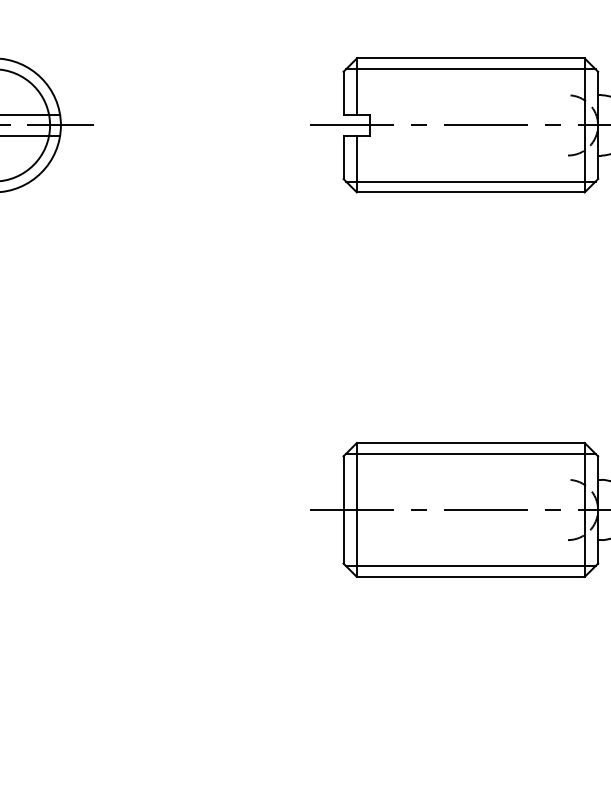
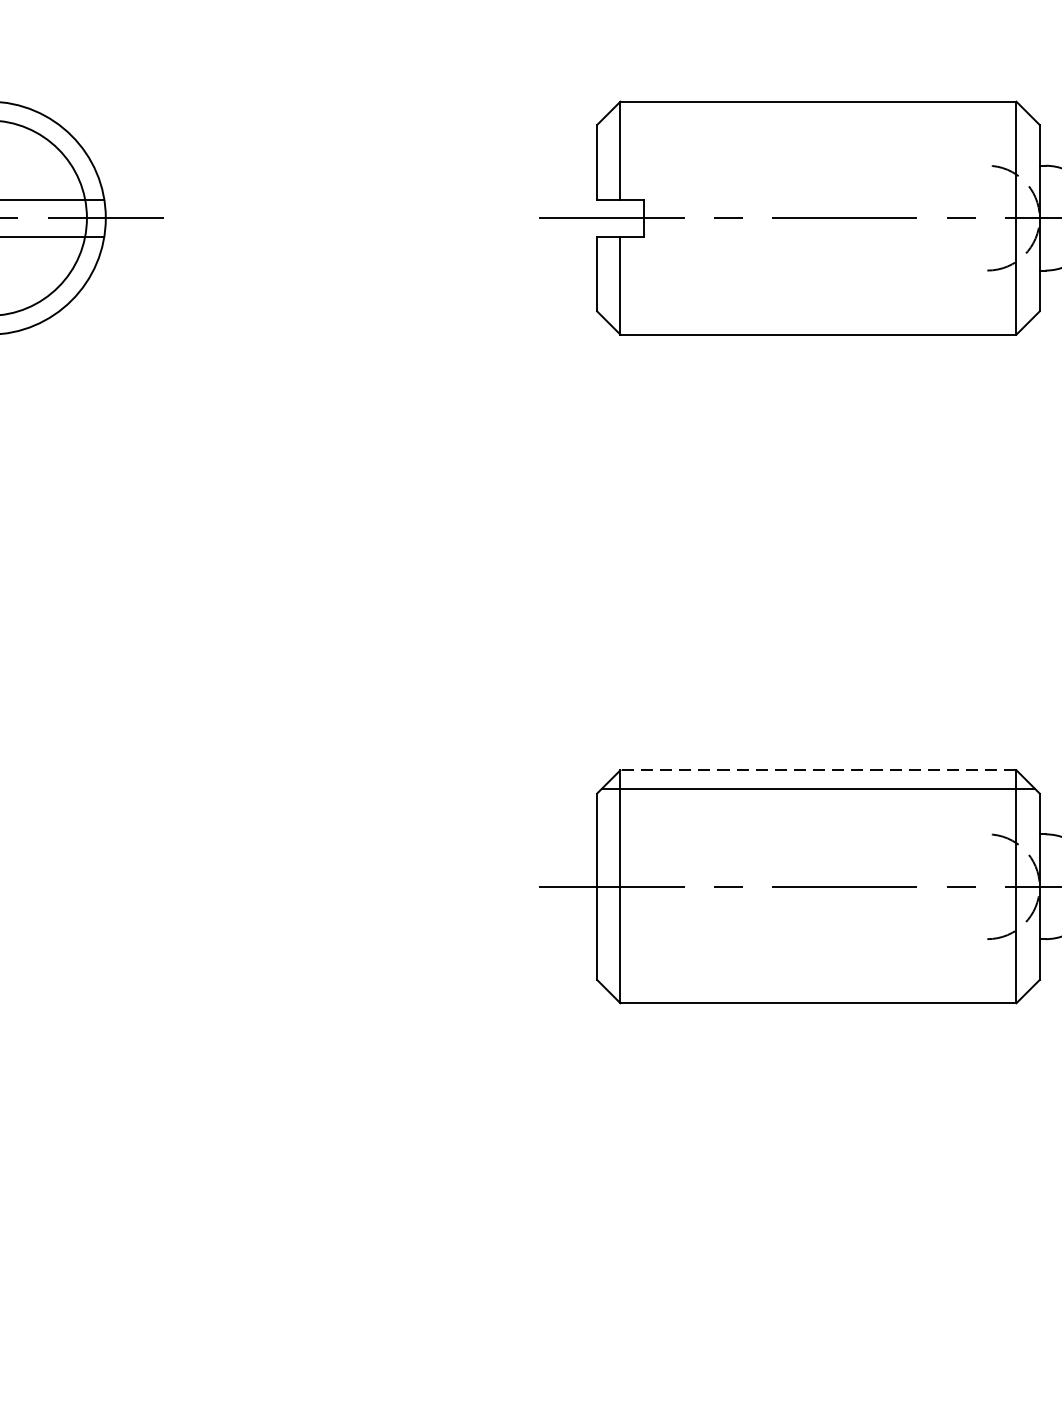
line: (470, 69) -> (817, 120), removed
line: (470, 181) -> (817, 315), removed
line: (470, 442) -> (817, 769), solid -> dashed
line: (470, 566) -> (817, 985), removed

